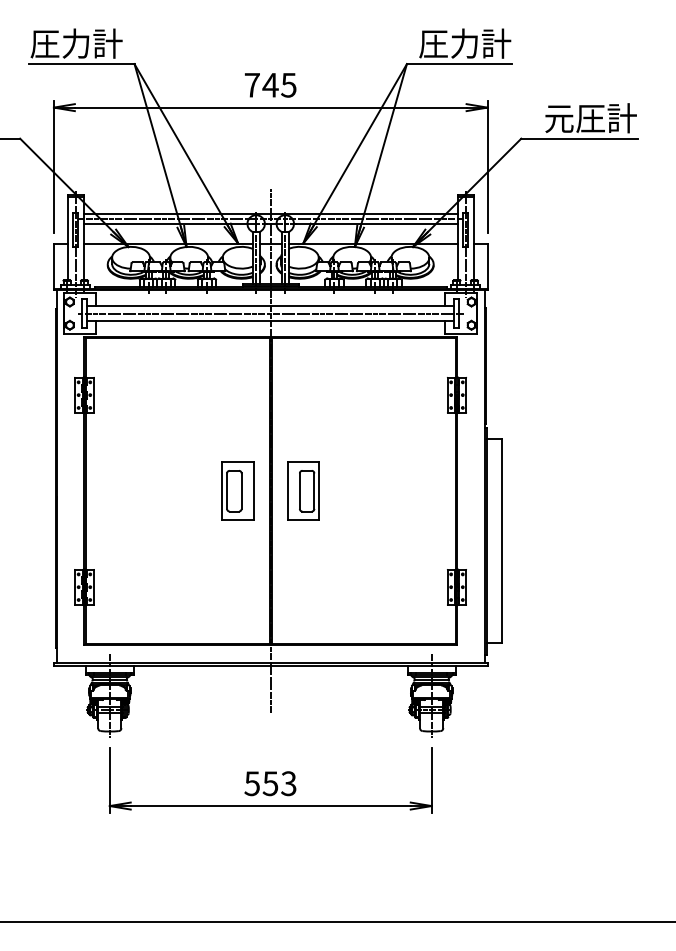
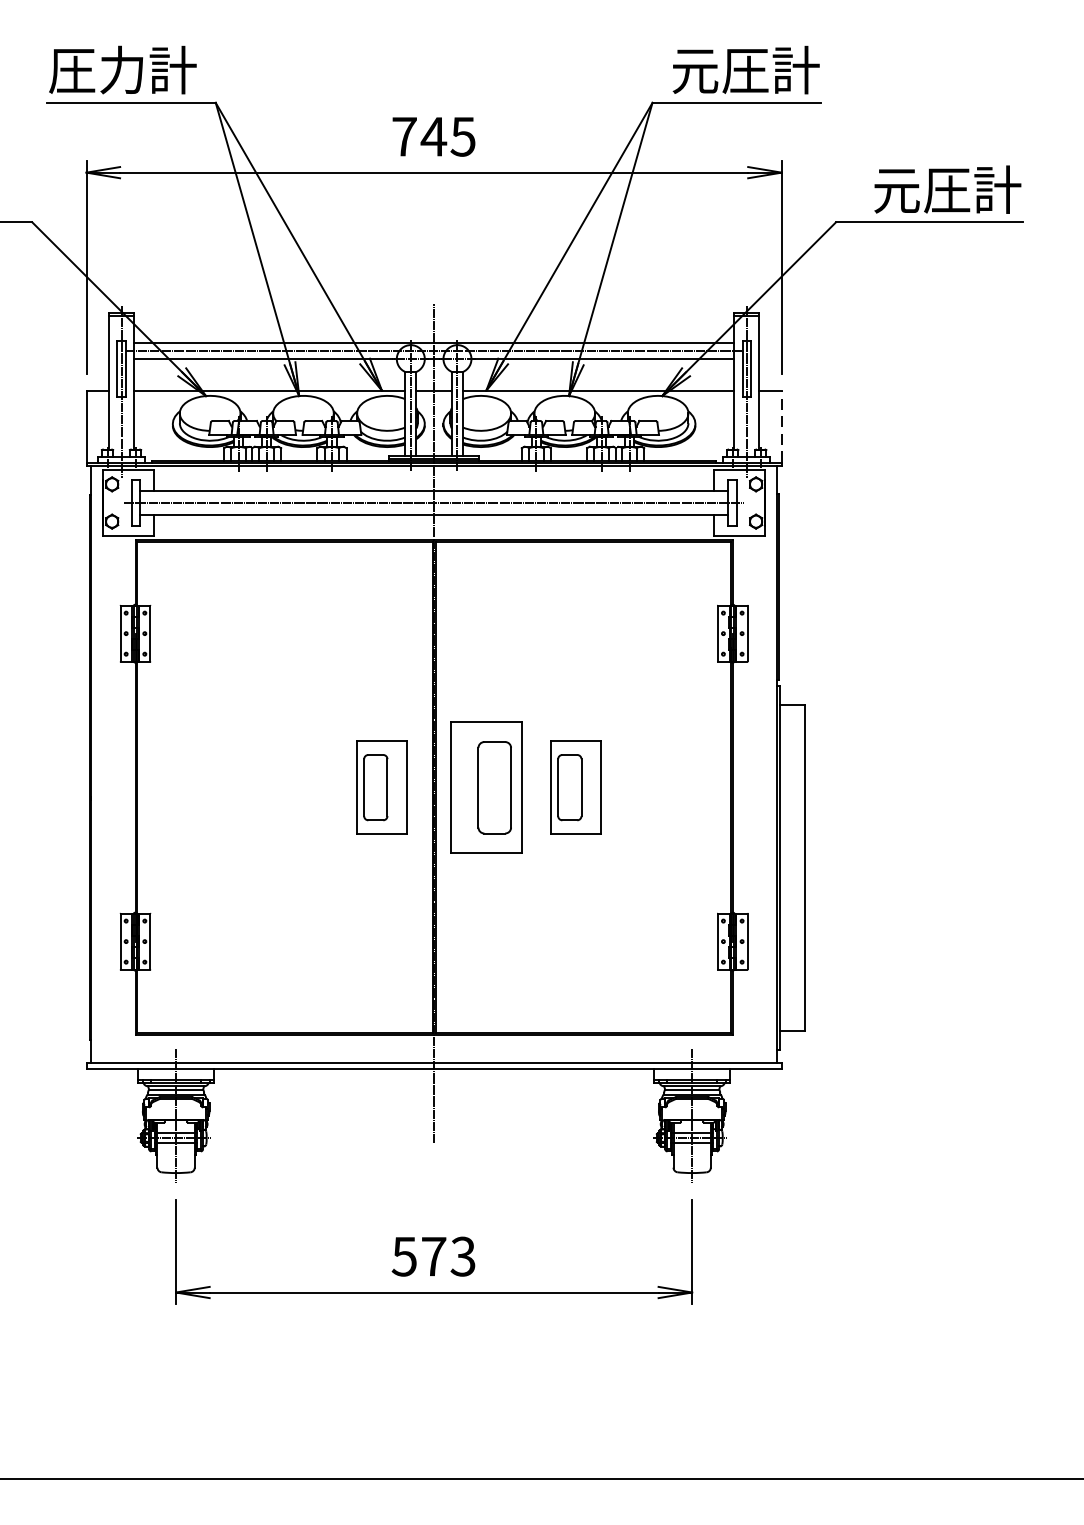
text: (449, 43) -> (720, 69), 圧力計 -> 元圧計
line: (487, 265) -> (781, 425), solid -> dashed
part: (303, 490) -> (486, 786), size x1.4
part: (358, 490) -> (574, 786), added
text: (270, 783) -> (433, 1256), 553 -> 573

